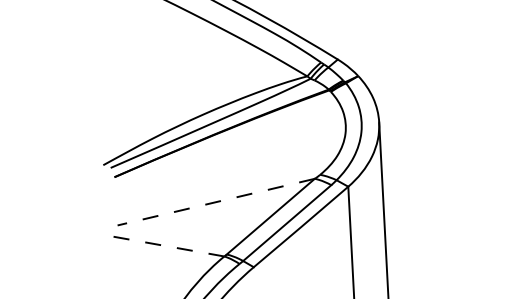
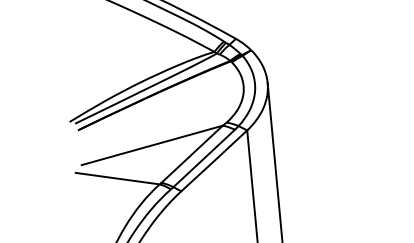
line: (215, 202) -> (151, 145), dashed -> solid
line: (166, 245) -> (117, 178), dashed -> solid

